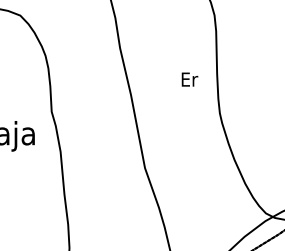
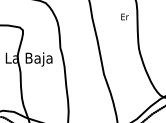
text: (188, 78) -> (124, 16), moved

